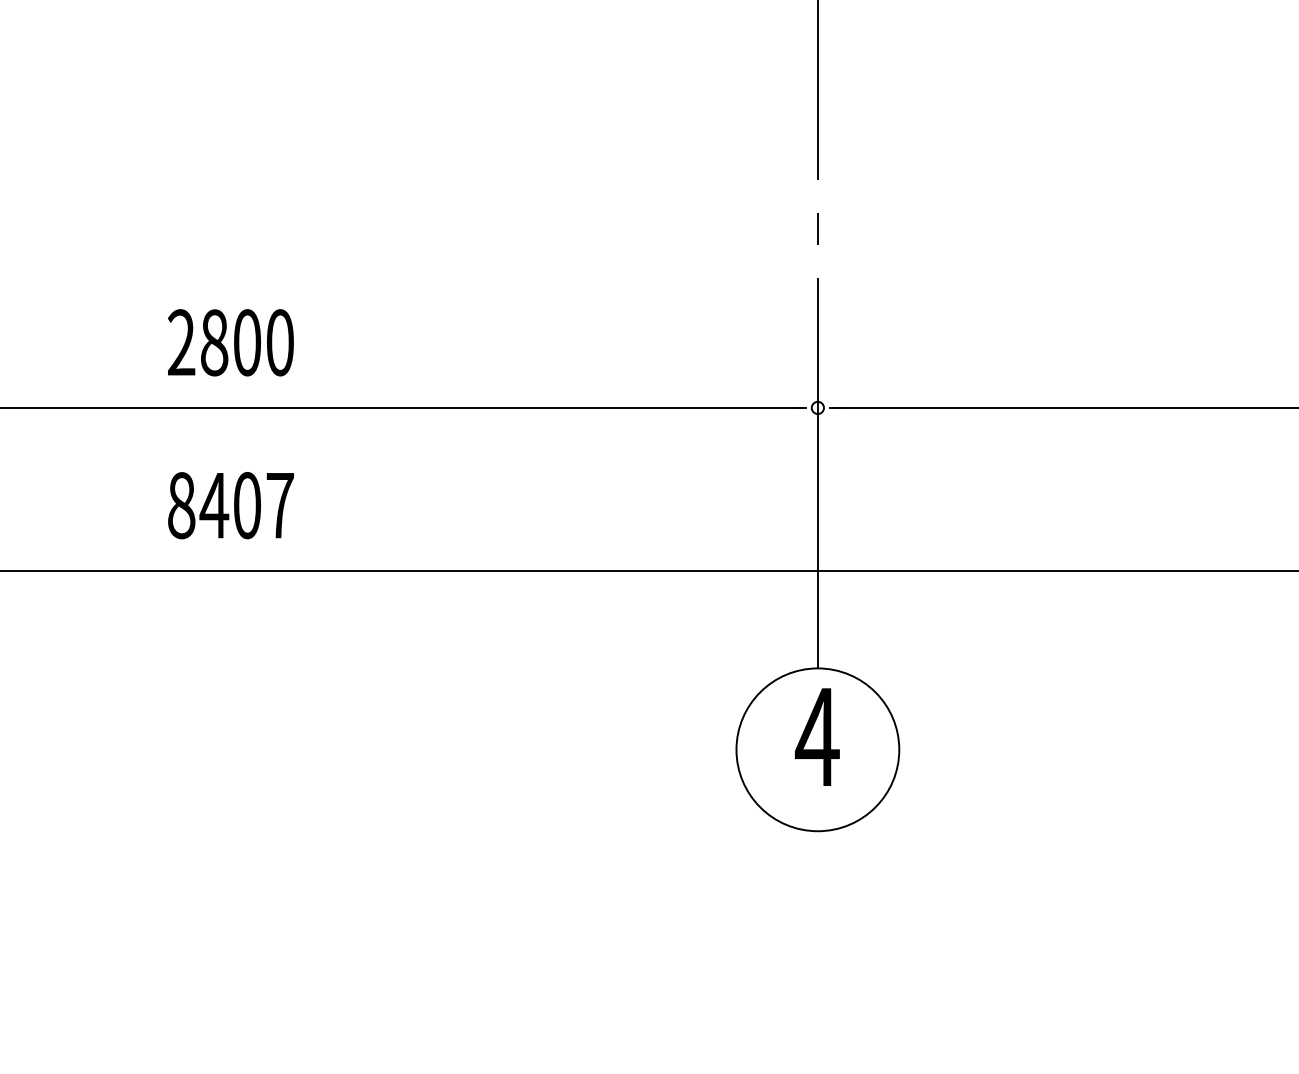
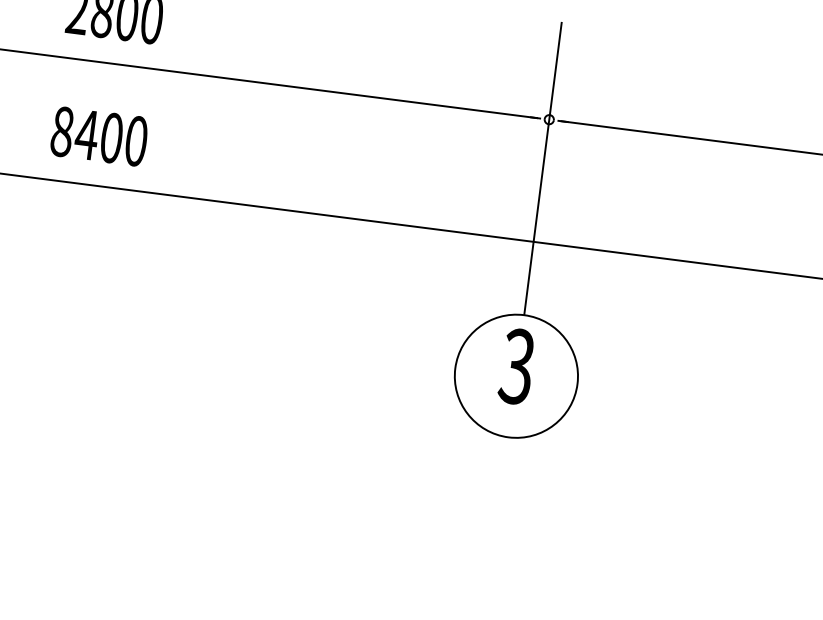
text: (279, 505) -> (135, 141), 8407 -> 8400
text: (816, 736) -> (516, 366), 4 -> 3

